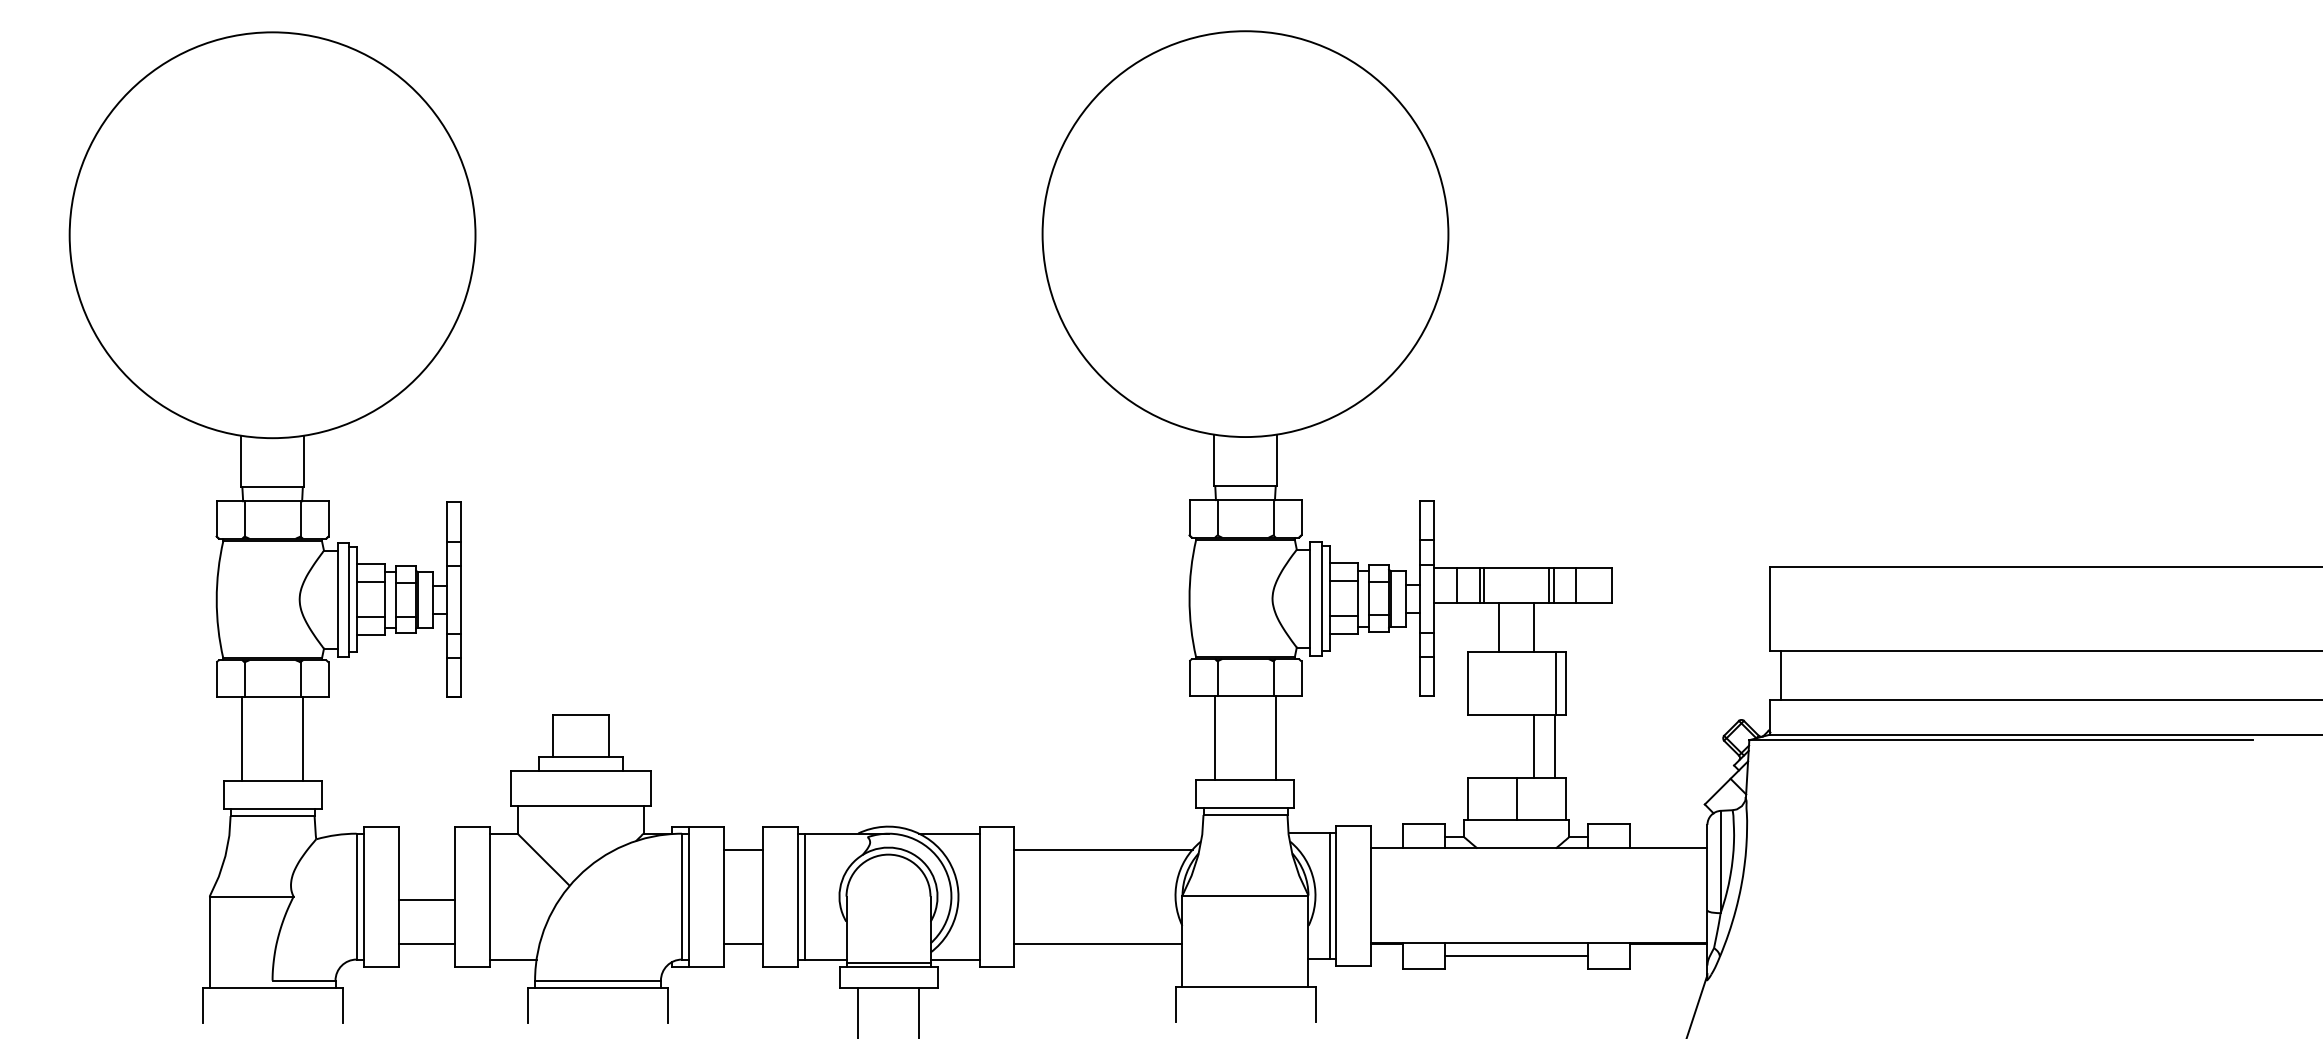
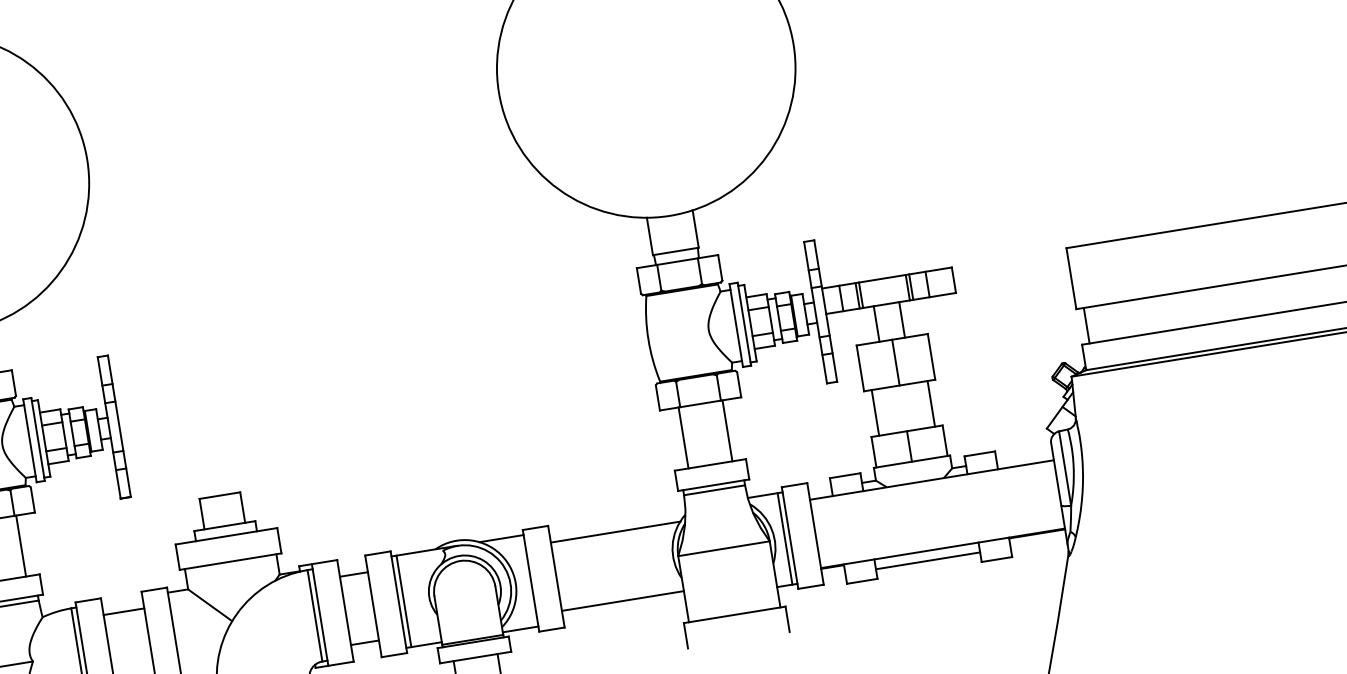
line: (1555, 682) -> (895, 362), moved
line: (1534, 745) -> (875, 412), moved
line: (426, 899) -> (123, 611), moved

